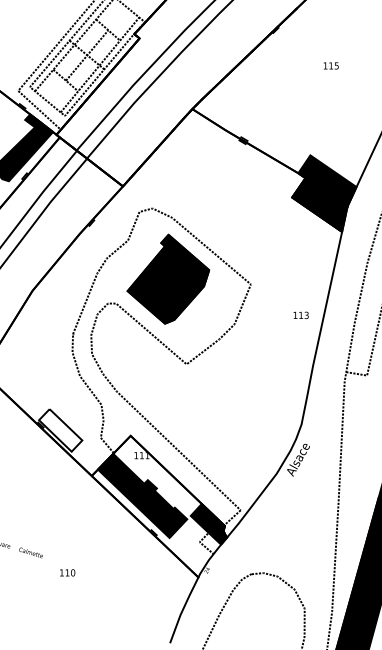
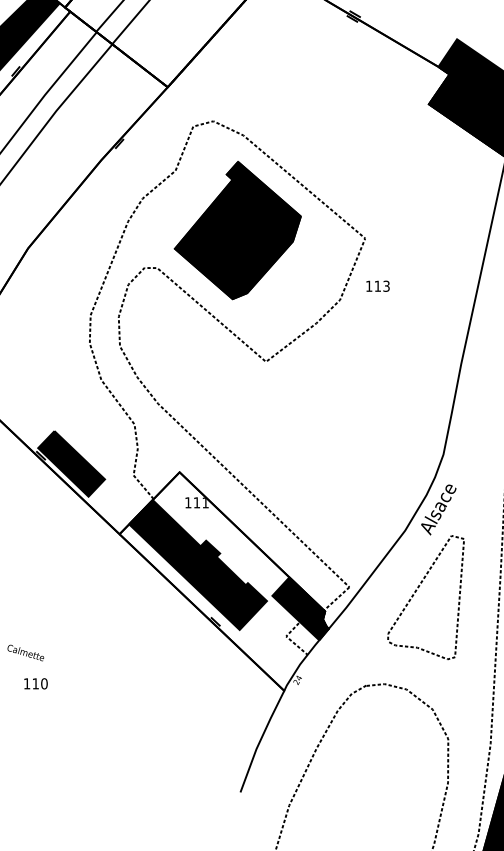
text: (300, 314) -> (376, 284), moved
fill: (60, 430) -> (71, 464), added
curve: (284, 513) -> (417, 592), added
text: (67, 572) -> (35, 683), moved

